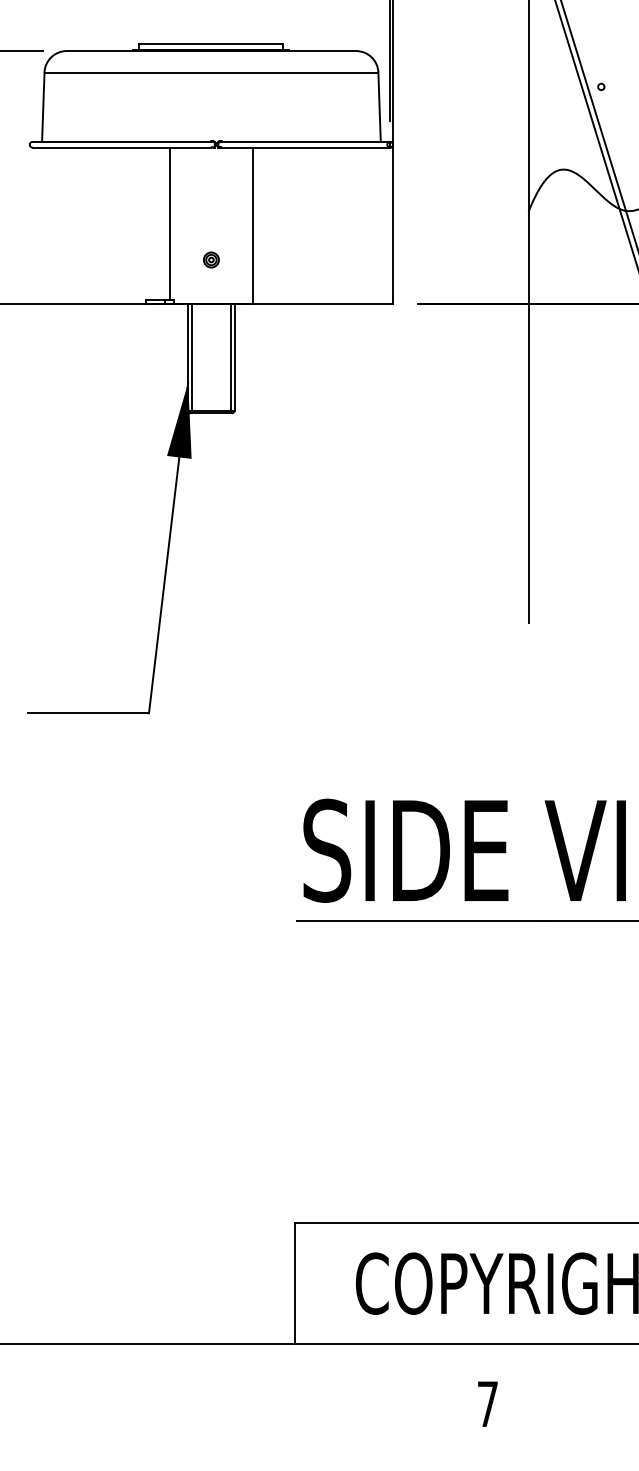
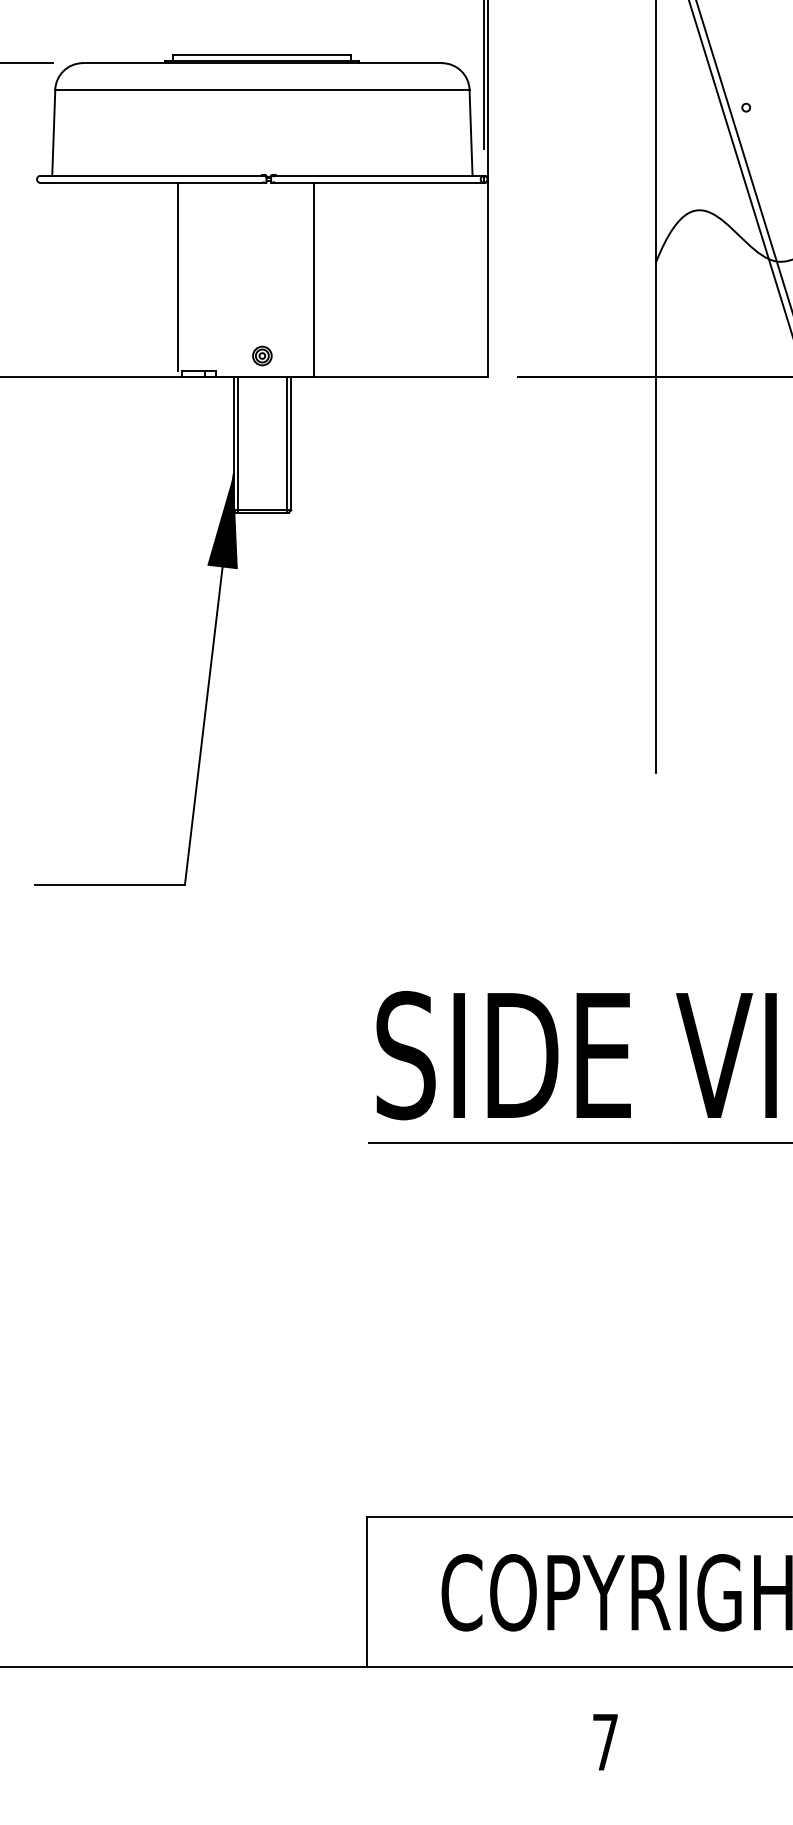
line: (169, 223) -> (178, 277), moved
part: (211, 259) -> (262, 355), moved

